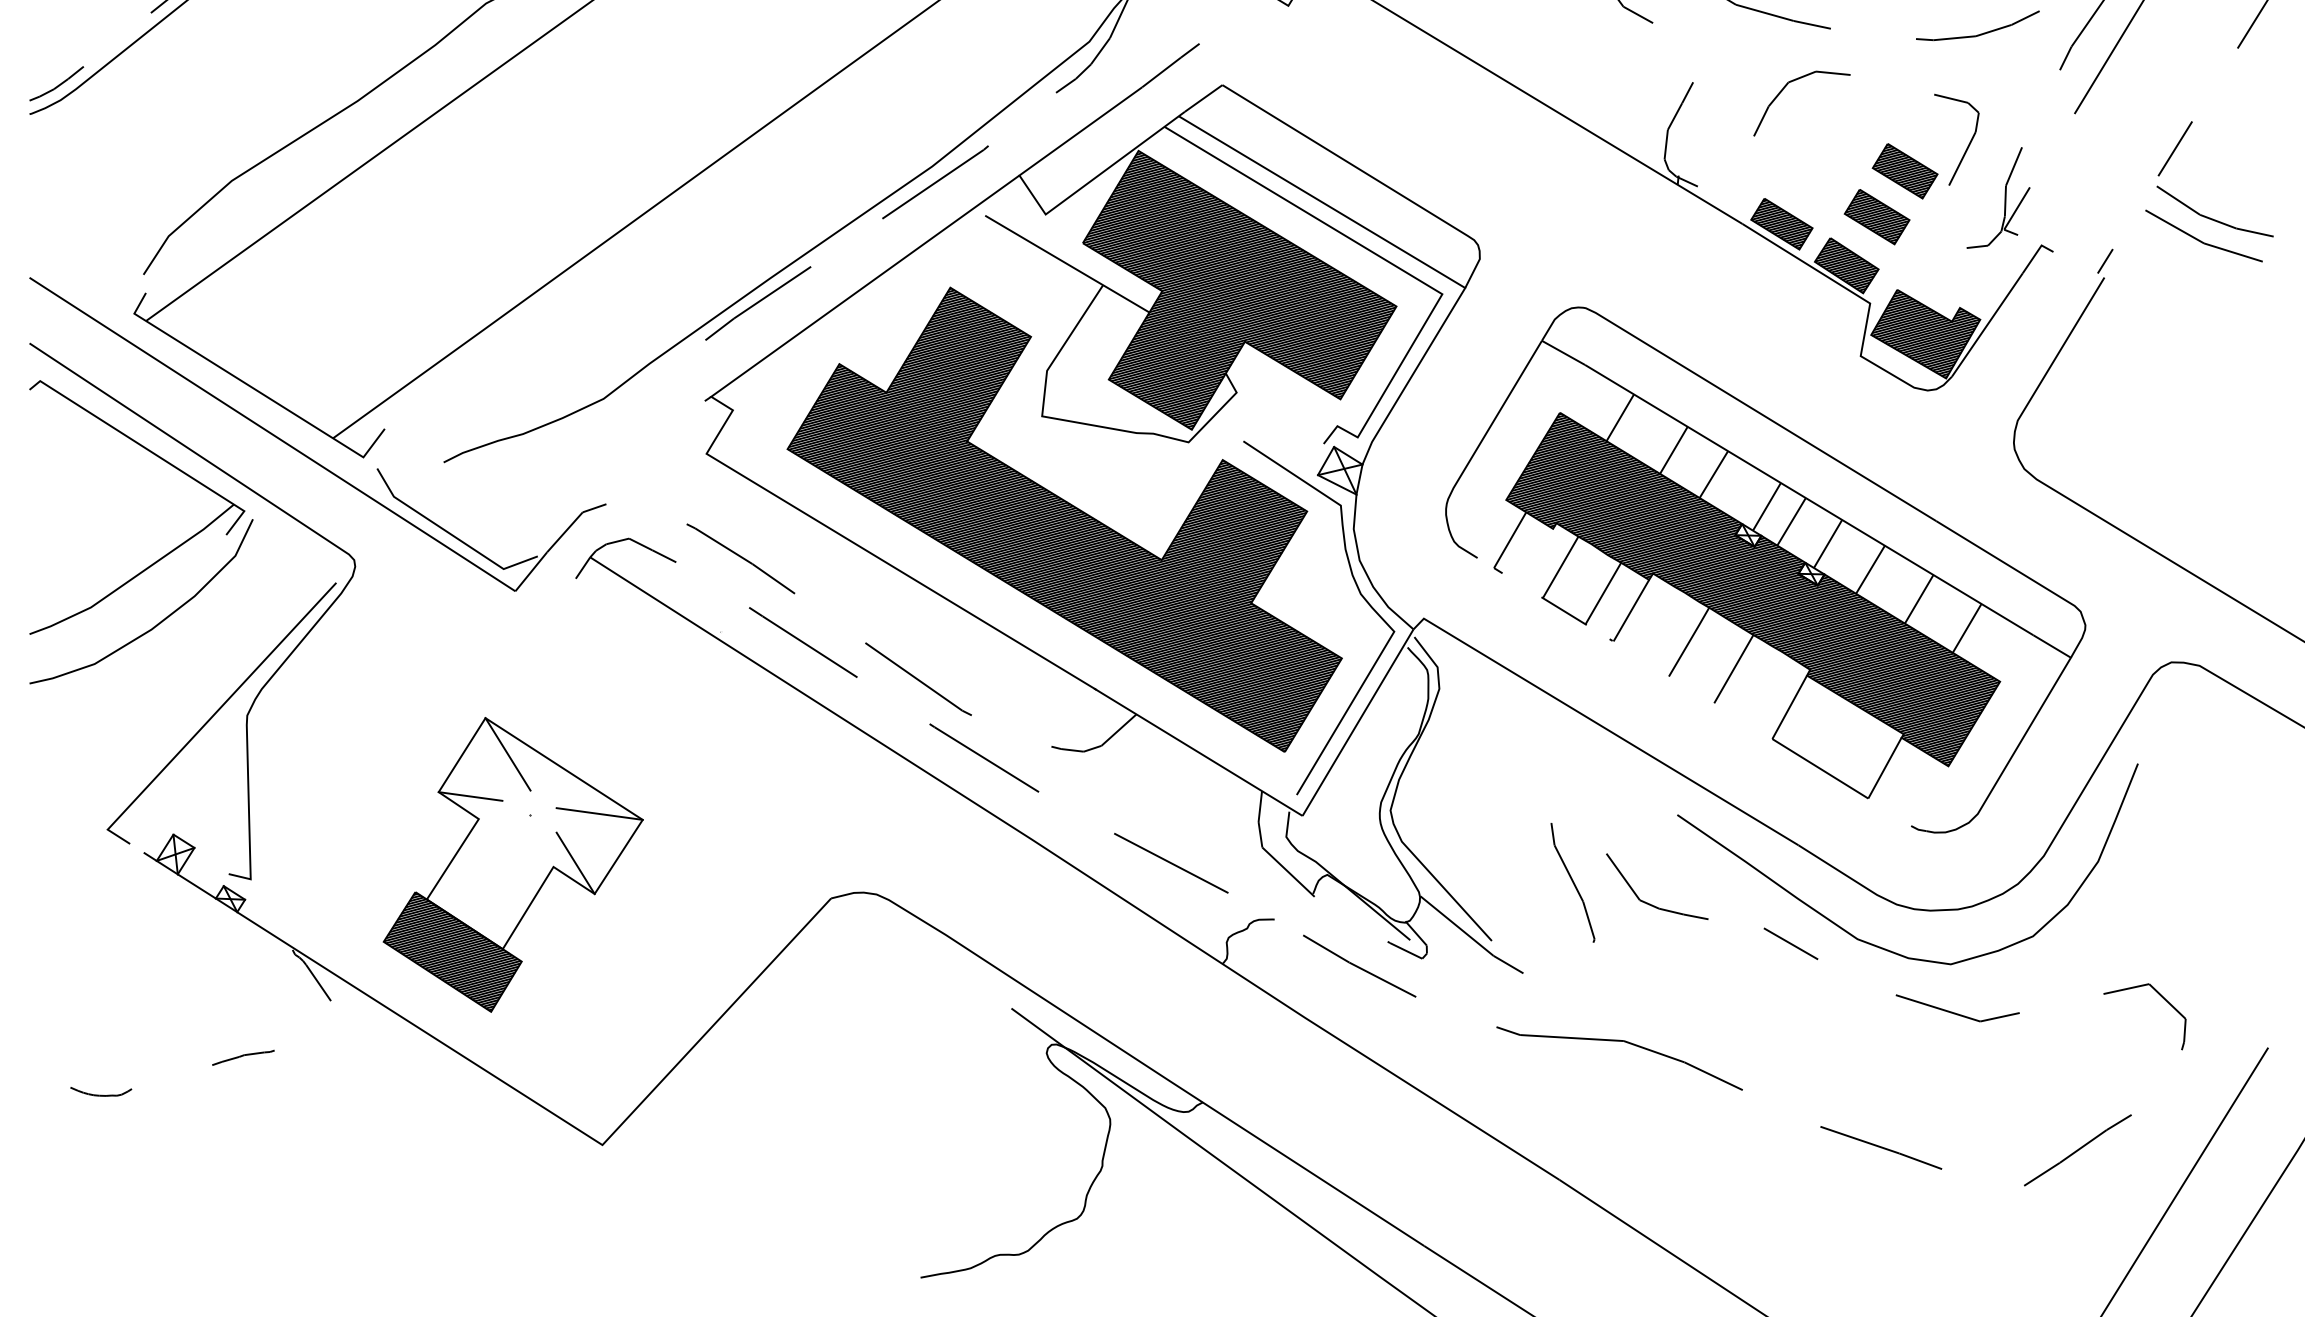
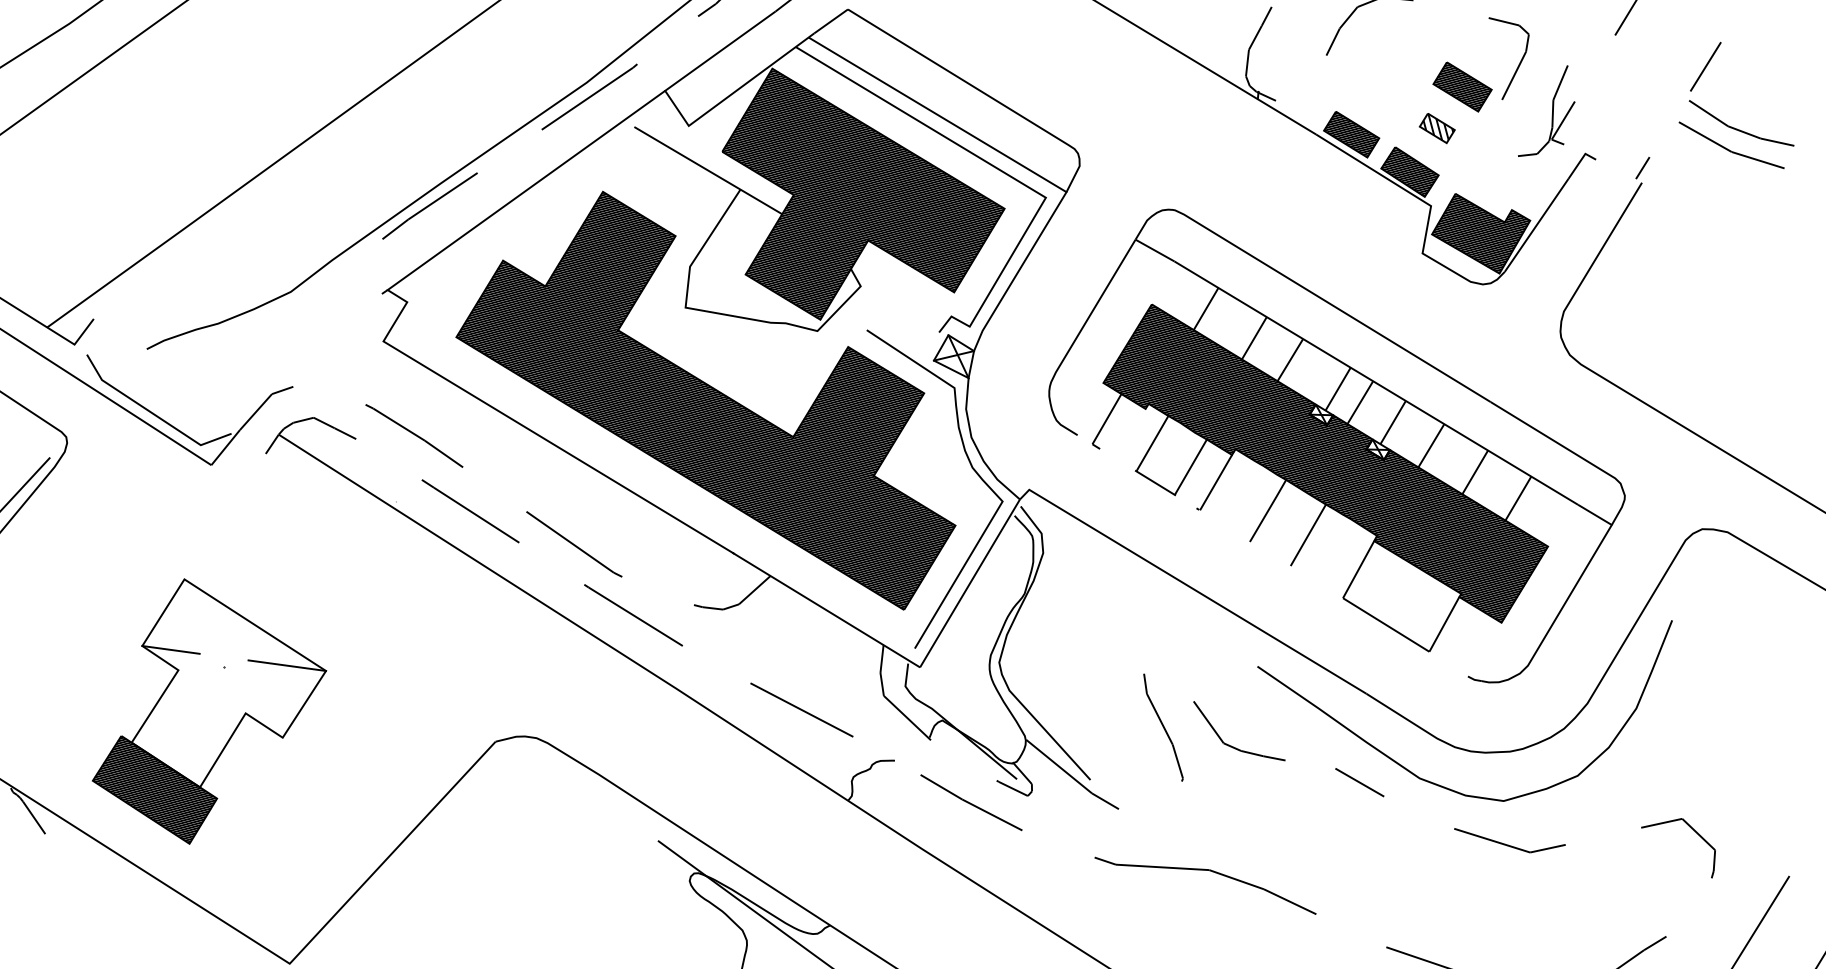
part: (1876, 217) -> (1436, 128), size x0.6
line: (507, 754) -> (204, 612), removed
line: (575, 863) -> (265, 710), removed

